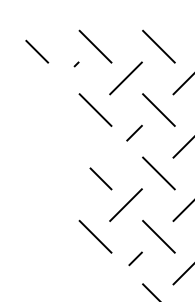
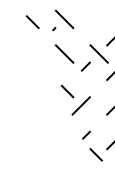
line: (157, 46) -> (98, 19), removed
line: (124, 77) -> (80, 36), removed
line: (157, 173) -> (98, 88), removed
line: (95, 235) -> (64, 122), removed
line: (157, 235) -> (98, 122), removed

